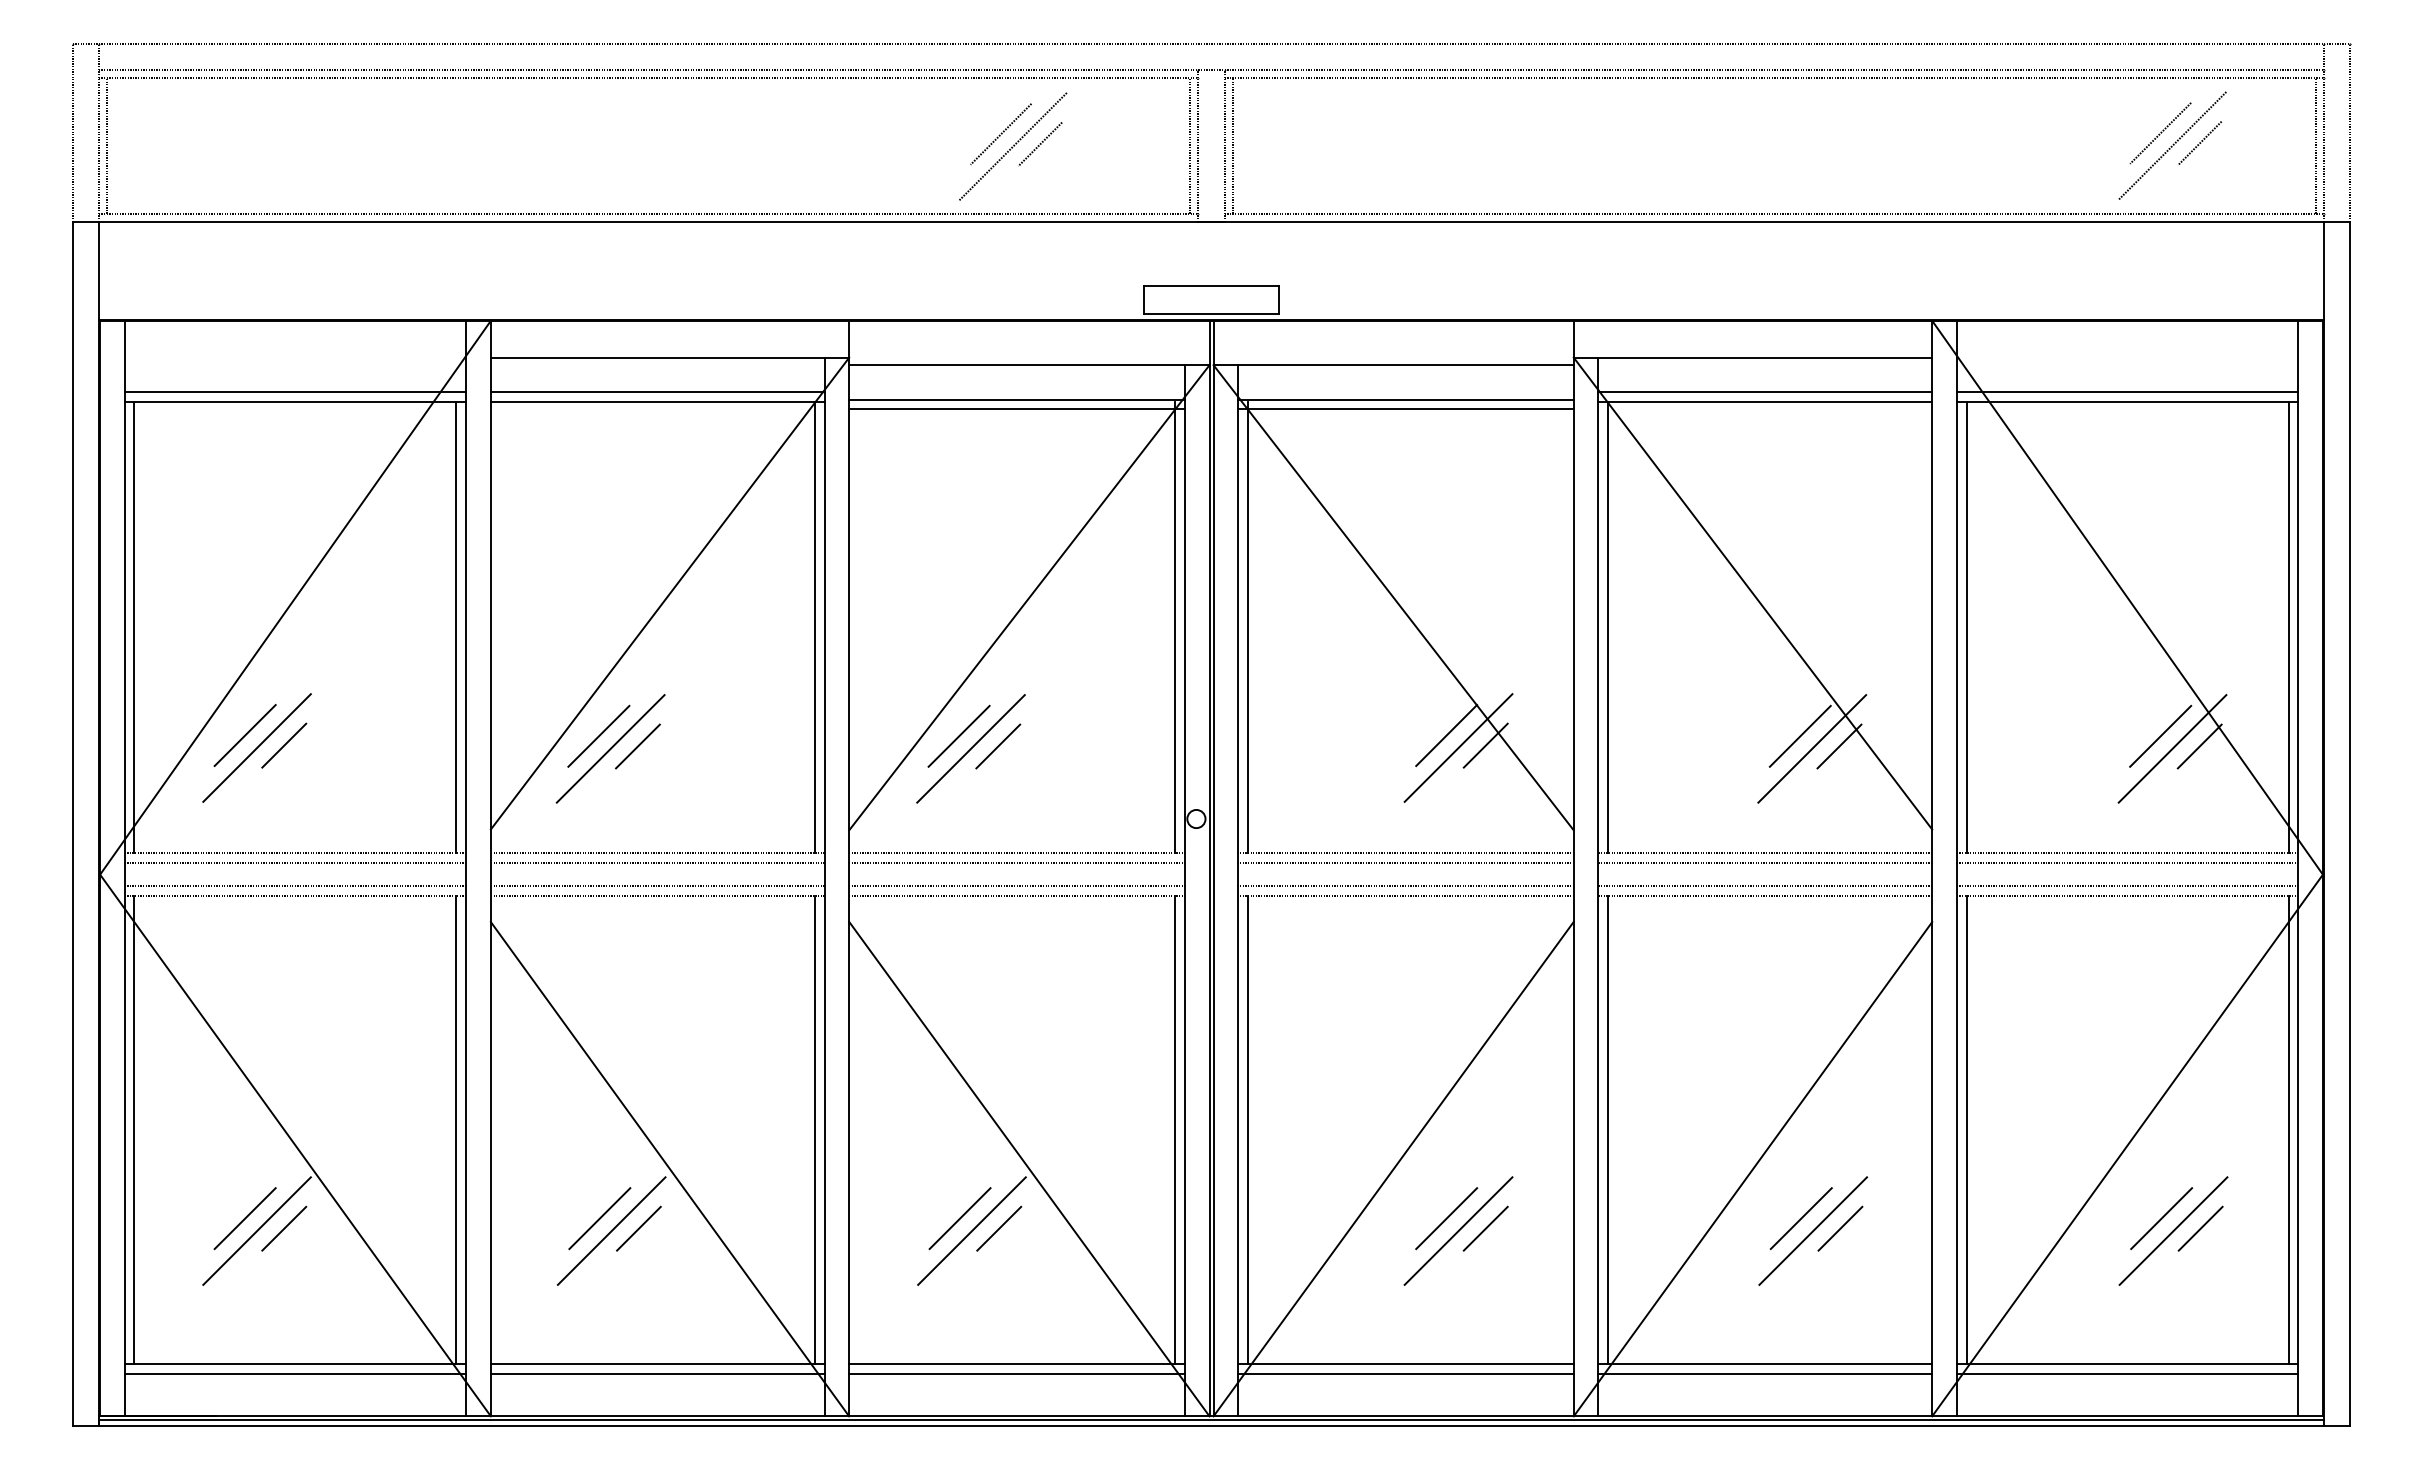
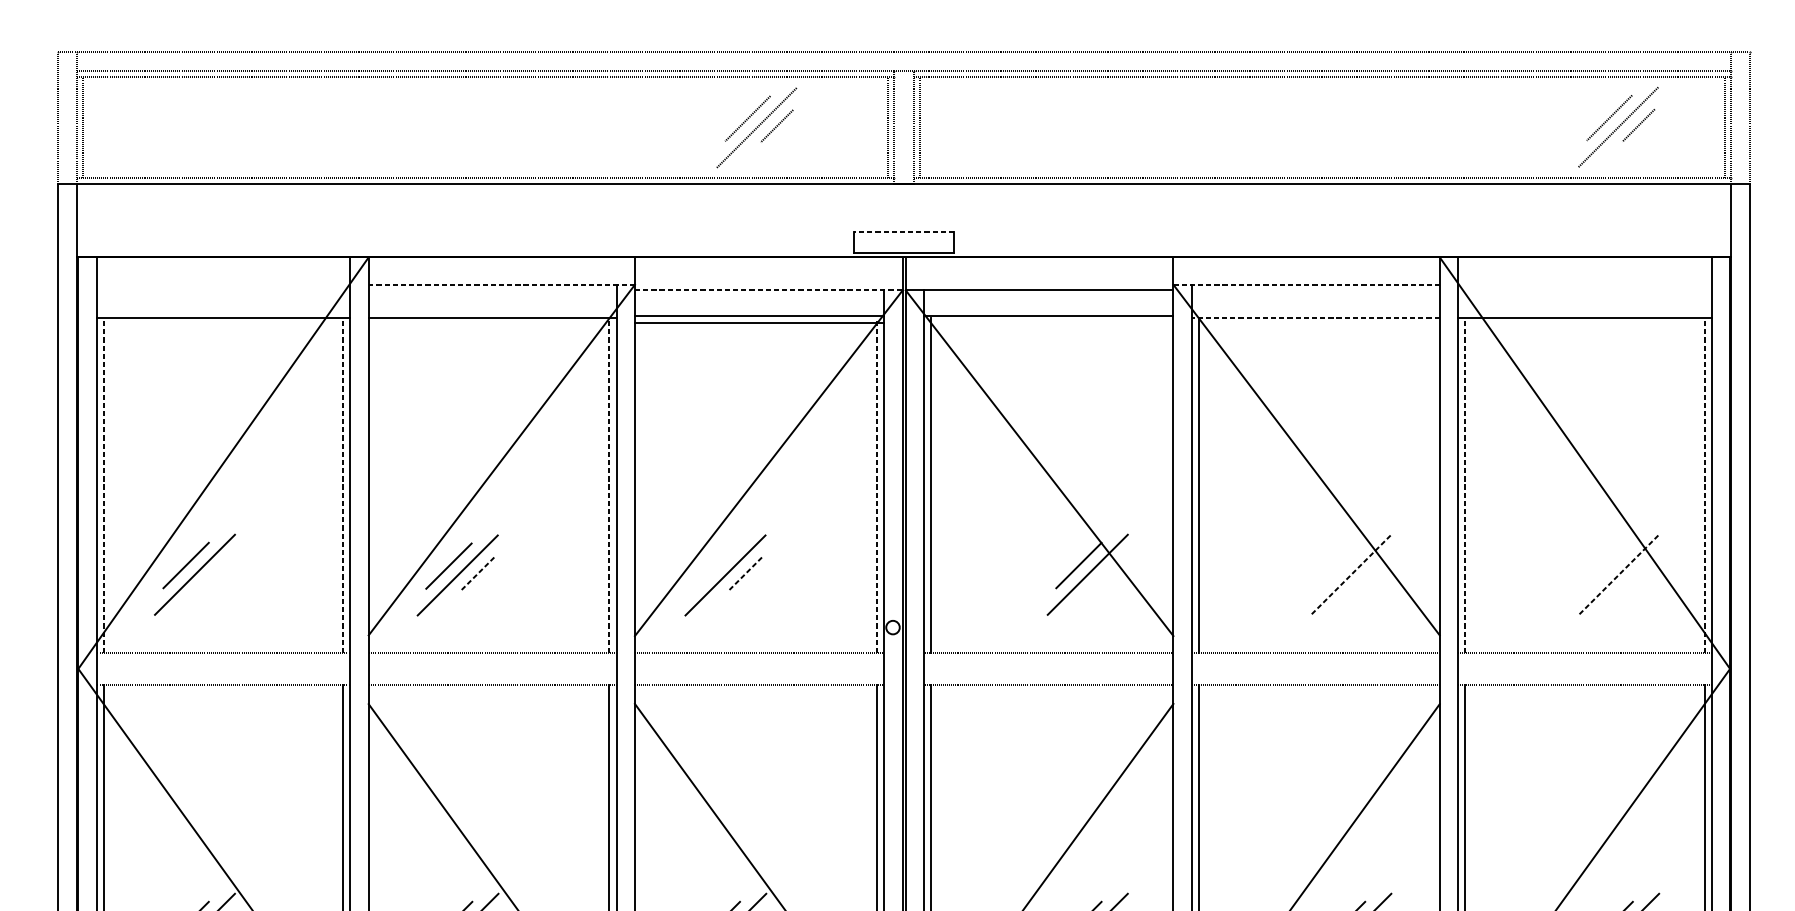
line: (1211, 286) -> (904, 231), solid -> dashed
line: (669, 357) -> (501, 284), solid -> dashed
line: (1753, 357) -> (1306, 284), solid -> dashed
line: (1029, 365) -> (768, 290), solid -> dashed
line: (295, 392) -> (223, 310), removed
line: (657, 392) -> (492, 310), removed
line: (1765, 392) -> (1315, 310), removed
line: (2127, 392) -> (1584, 310), removed
line: (1765, 401) -> (1315, 317), solid -> dashed
line: (1405, 409) -> (1048, 323), removed
line: (134, 627) -> (103, 485), solid -> dashed
line: (456, 627) -> (343, 485), solid -> dashed
line: (814, 627) -> (609, 485), solid -> dashed
line: (1175, 627) -> (877, 485), solid -> dashed
line: (1966, 627) -> (1465, 485), solid -> dashed
line: (2288, 627) -> (1704, 485), solid -> dashed
line: (958, 735) -> (716, 565), removed
line: (1799, 735) -> (1341, 565), removed
line: (2160, 735) -> (1609, 565), removed
line: (284, 745) -> (215, 572), removed
line: (1485, 745) -> (1107, 572), removed
line: (637, 746) -> (477, 573), solid -> dashed
line: (998, 746) -> (745, 573), solid -> dashed
line: (1839, 746) -> (1370, 573), removed
line: (2199, 746) -> (1638, 573), removed
line: (1811, 749) -> (1350, 575), solid -> dashed
line: (2172, 749) -> (1618, 575), solid -> dashed
line: (295, 863) -> (223, 660), removed
line: (657, 863) -> (492, 660), removed
line: (1016, 863) -> (759, 660), removed
line: (1405, 863) -> (1048, 660), removed
line: (1765, 863) -> (1315, 660), removed
line: (2127, 863) -> (1584, 660), removed
line: (295, 886) -> (223, 677), removed
line: (657, 886) -> (492, 677), removed
line: (1016, 886) -> (759, 677), removed
line: (1405, 886) -> (1048, 677), removed
line: (1765, 886) -> (1315, 677), removed
line: (2127, 886) -> (1584, 677), removed

